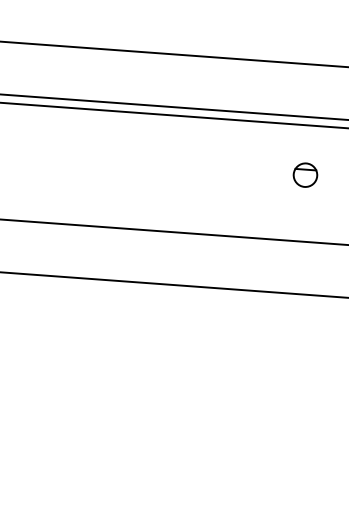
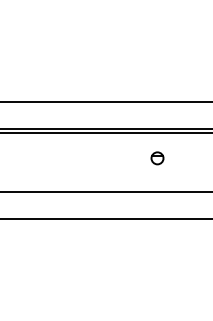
part: (305, 175) -> (157, 158), moved

